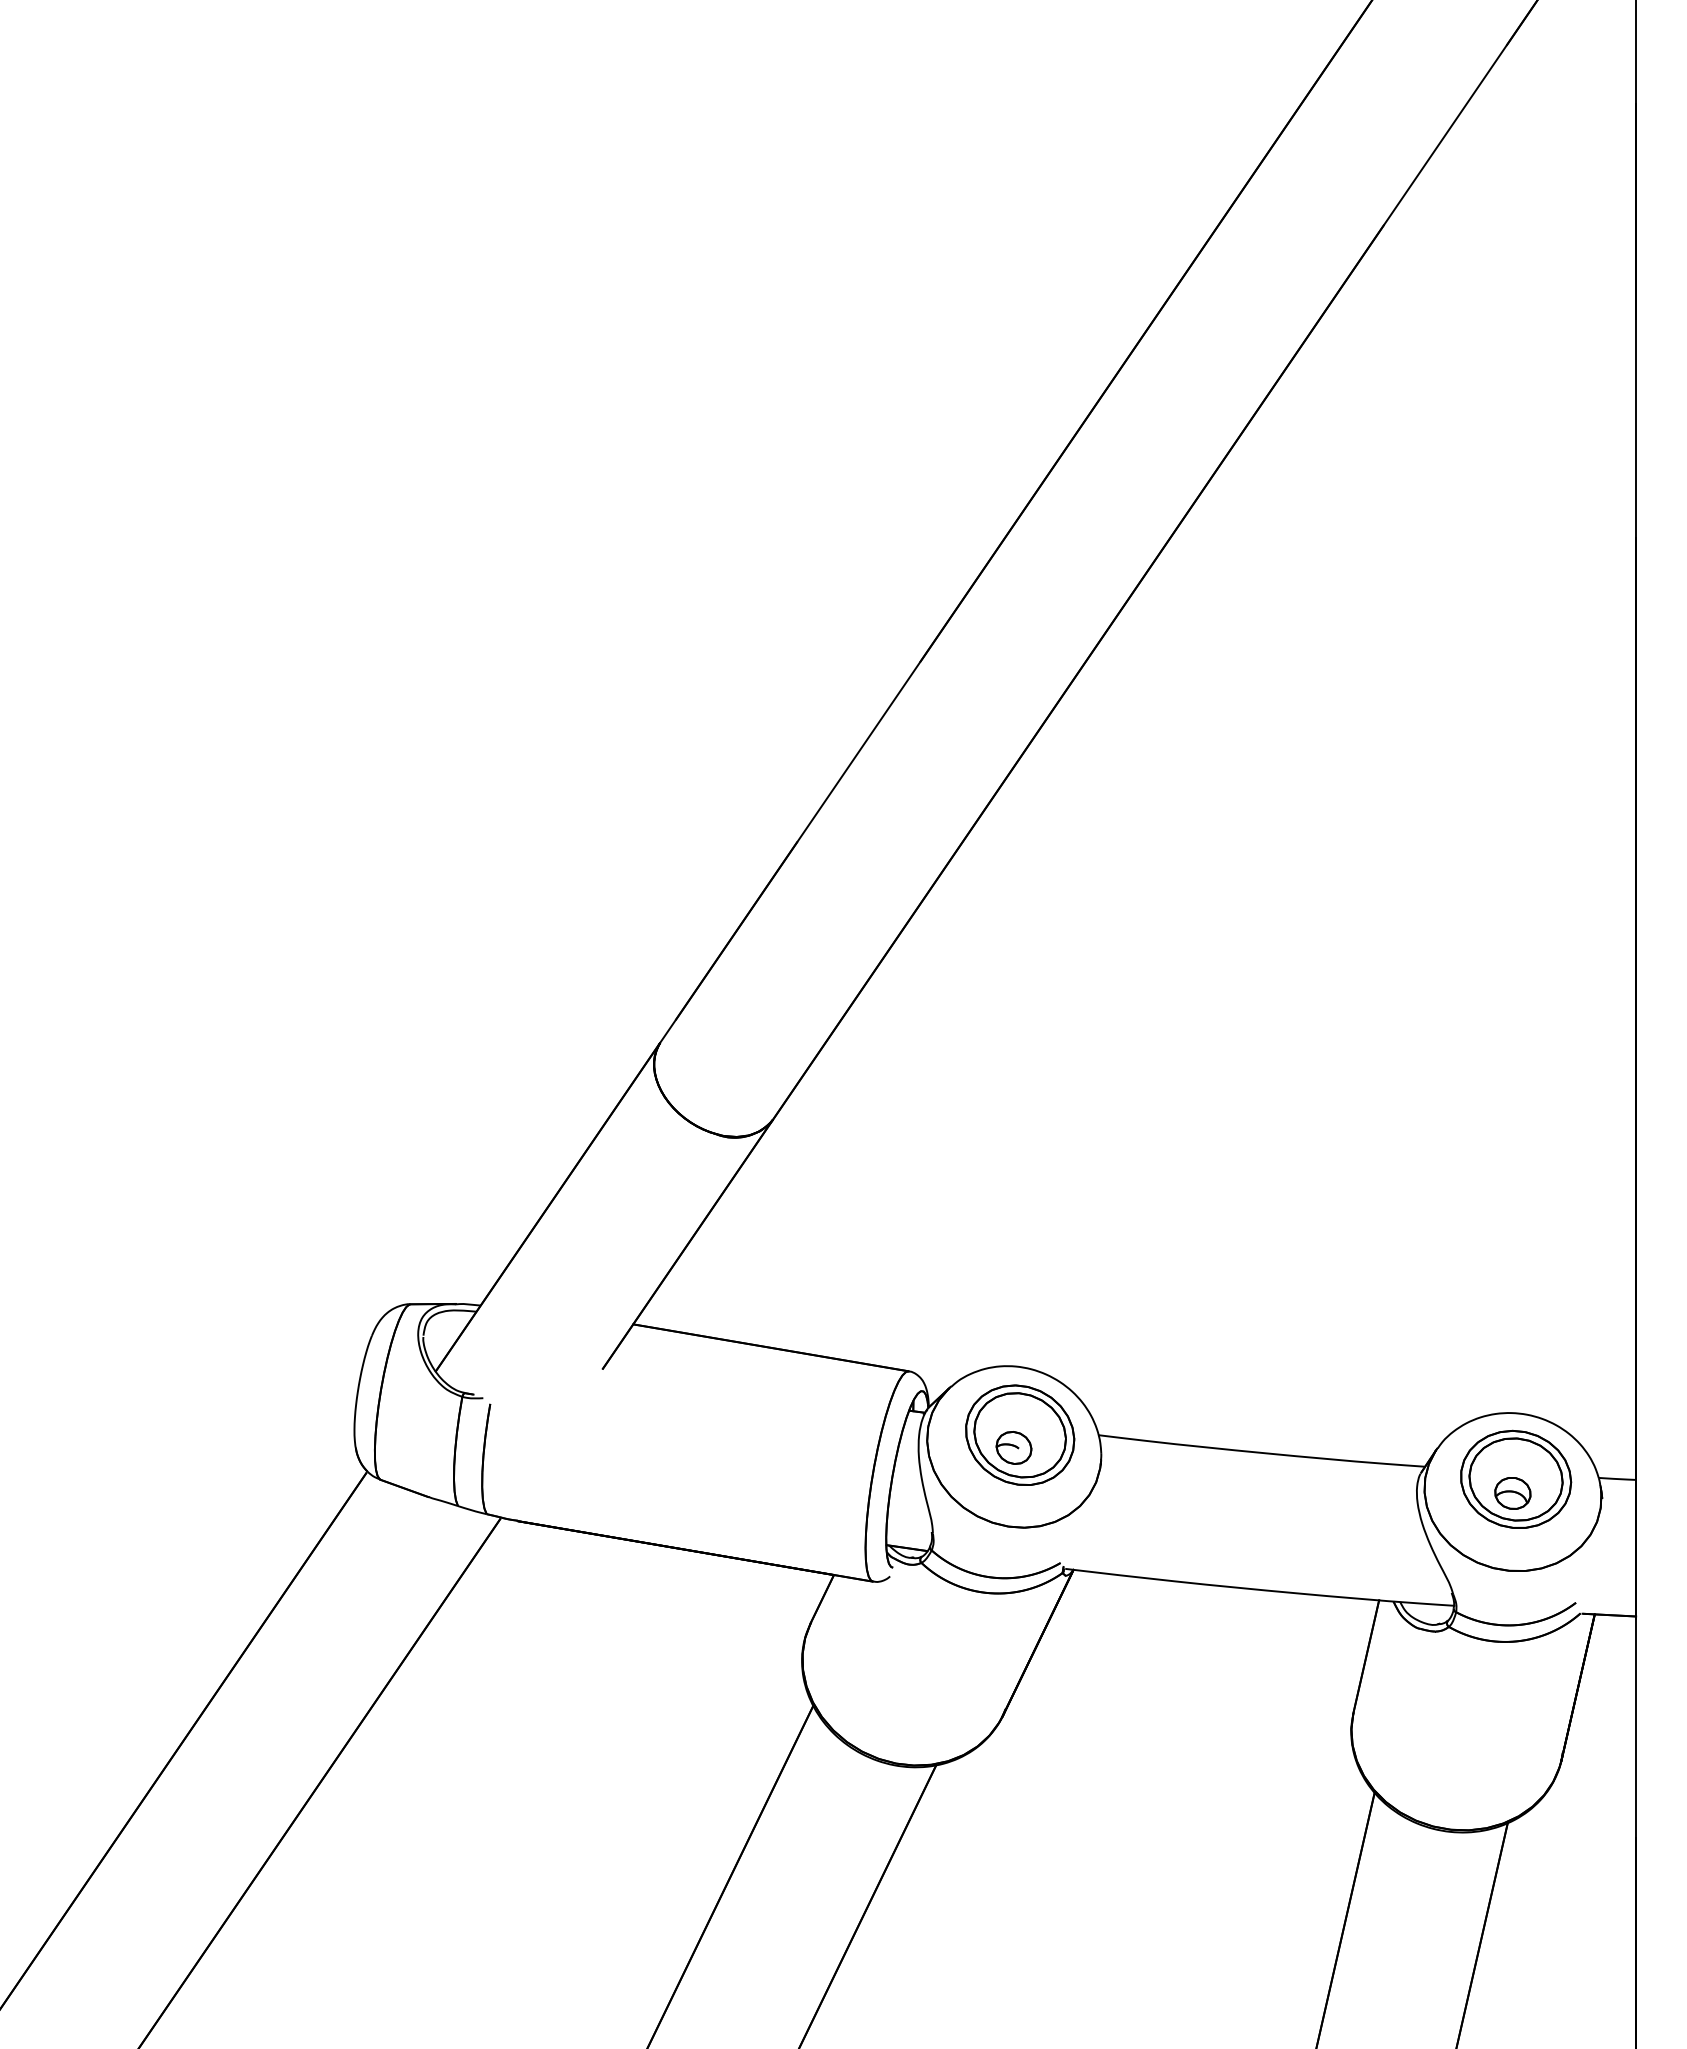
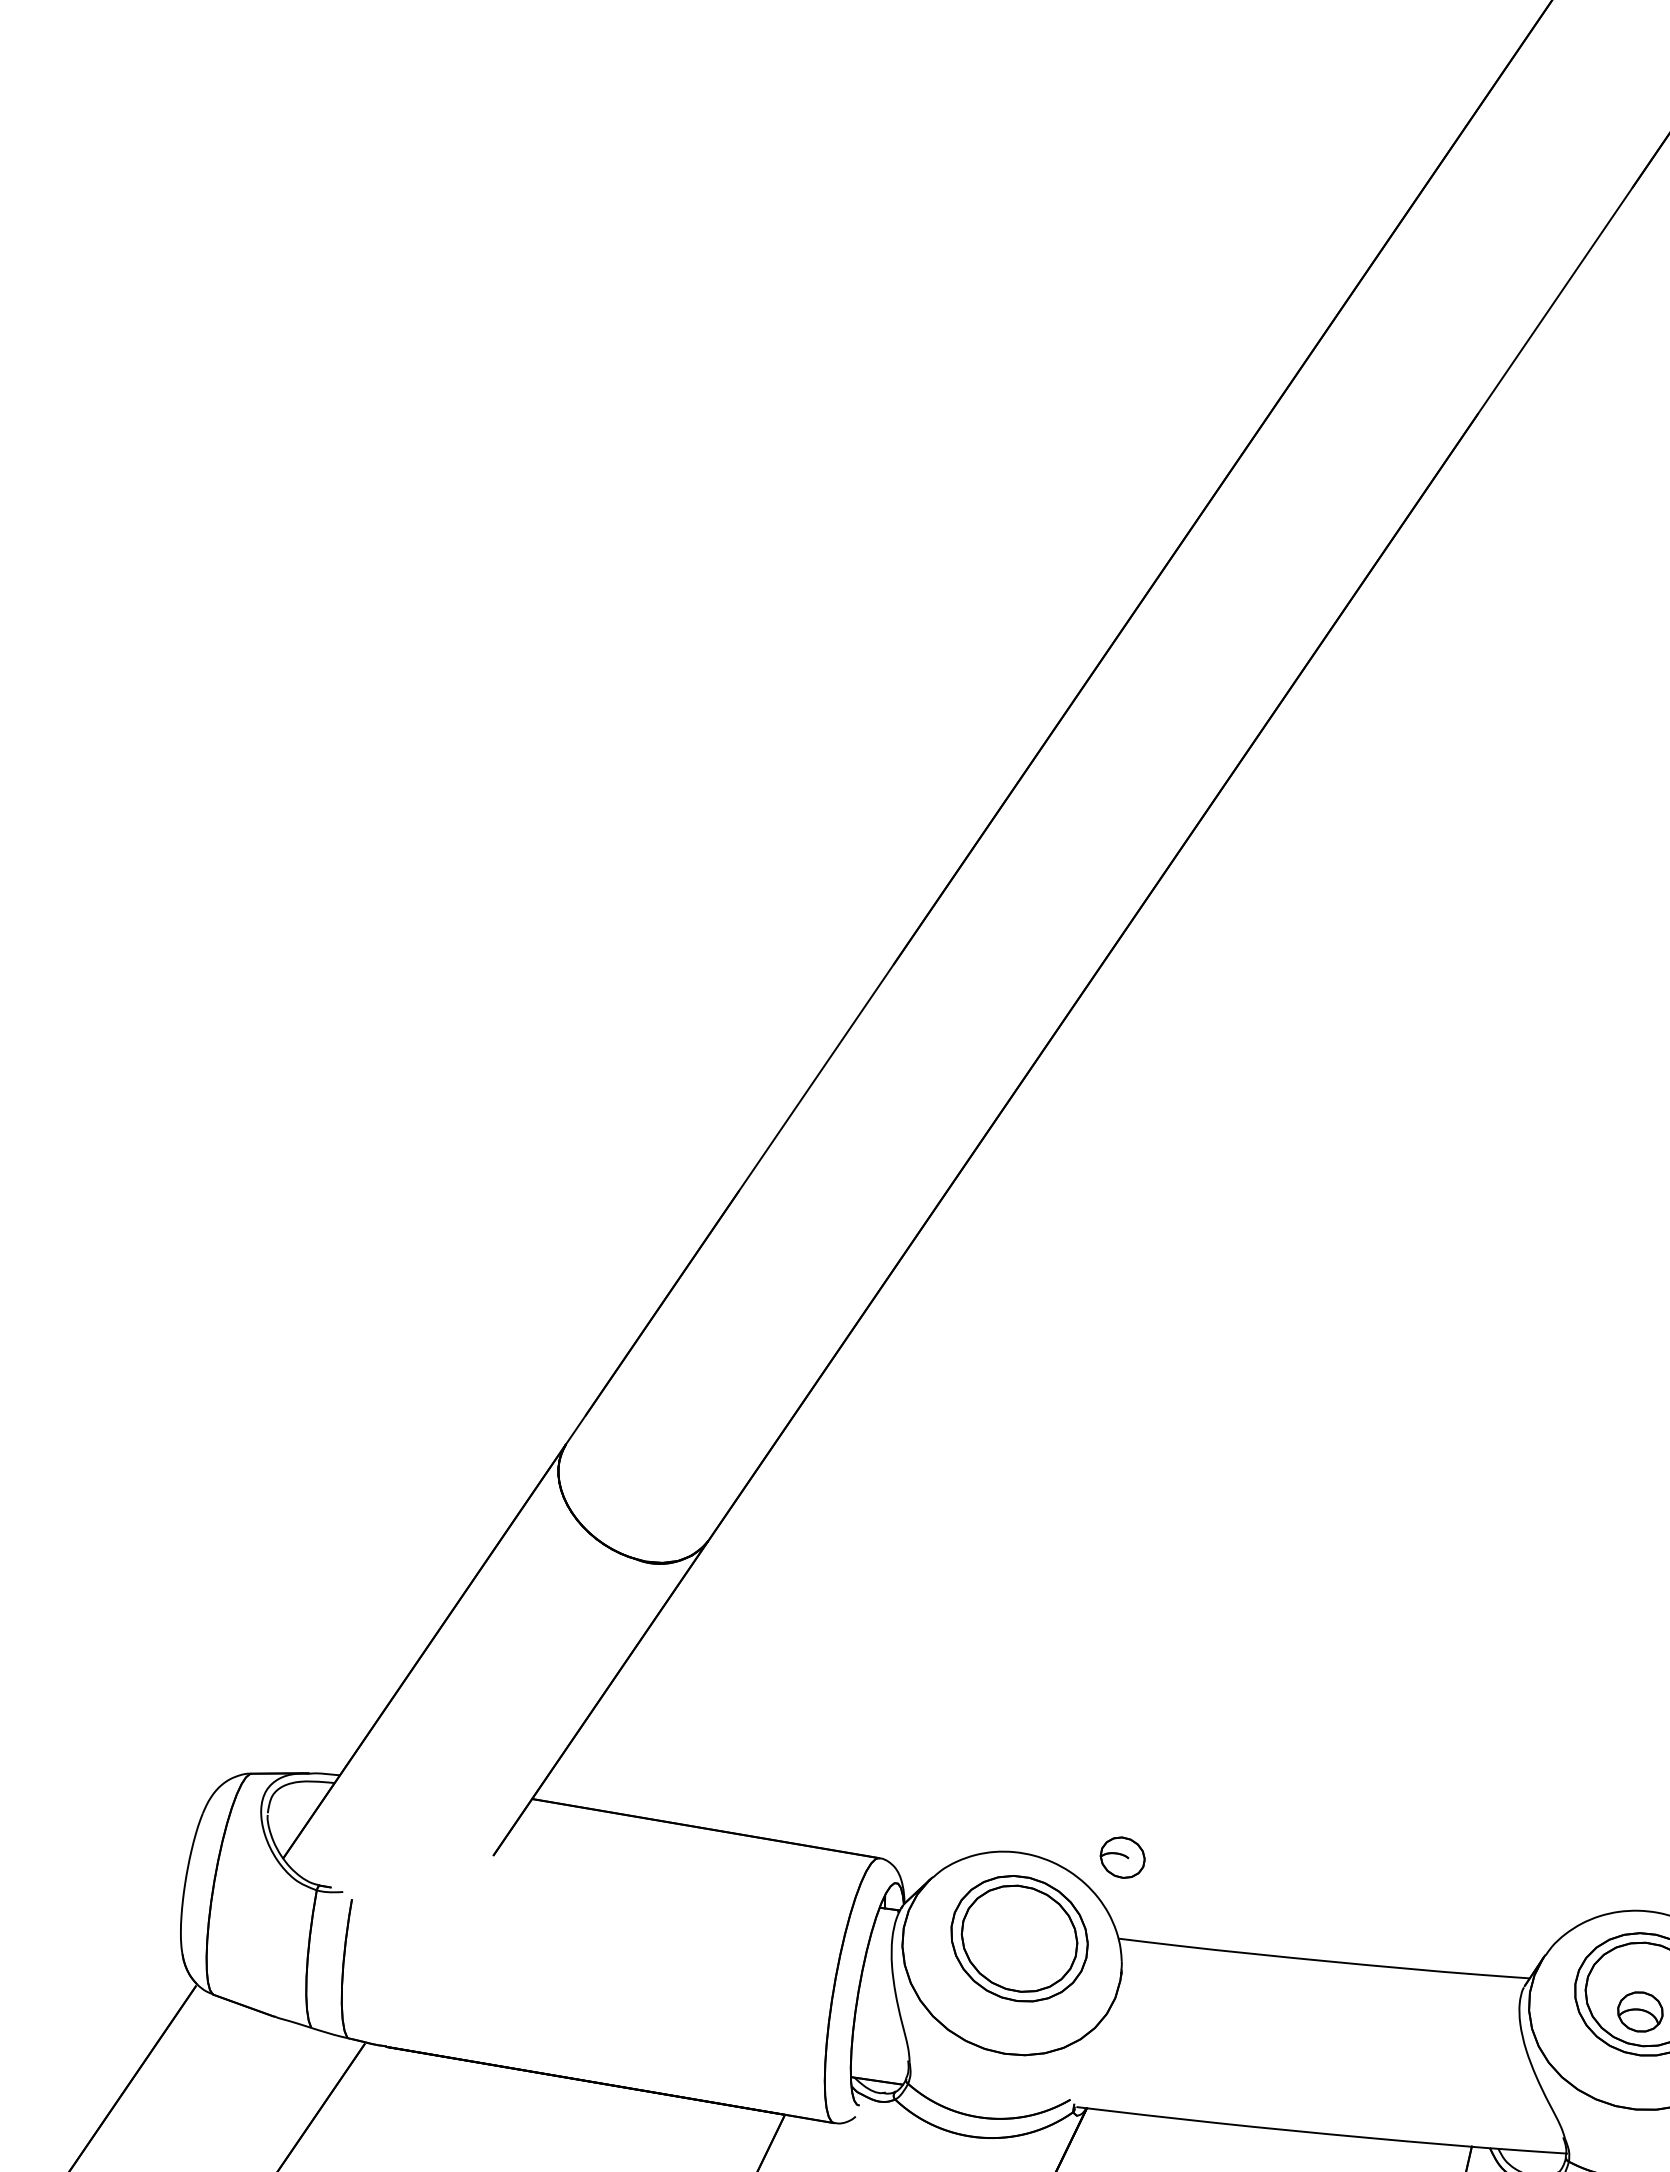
part: (1013, 1447) -> (1122, 1857), moved

